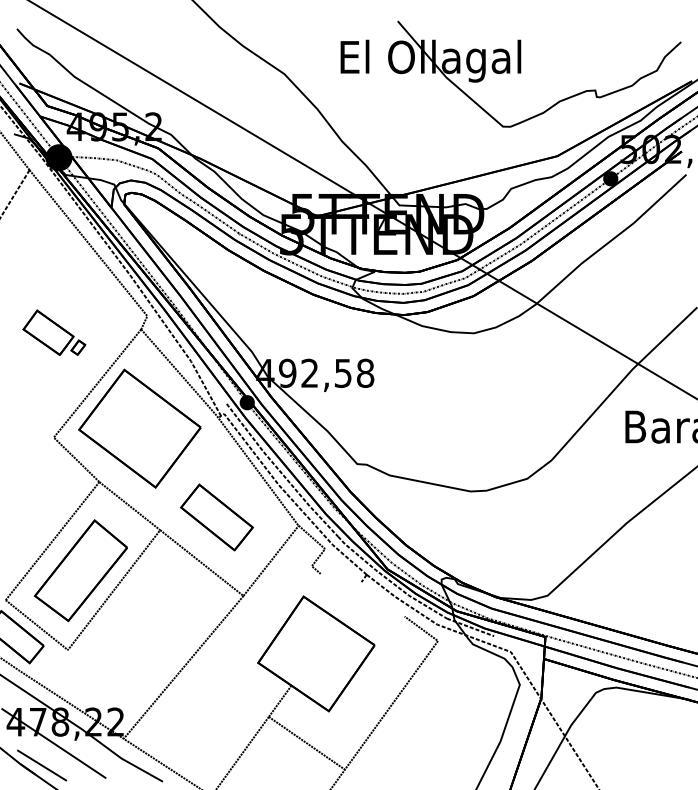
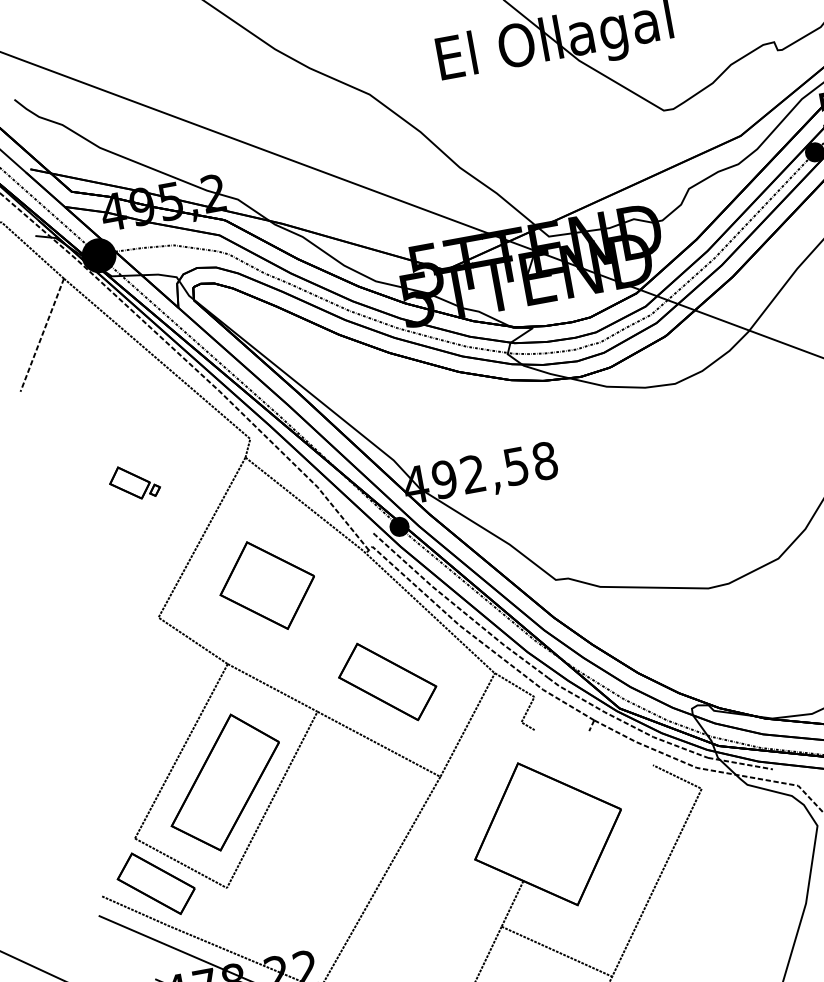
part: (54, 332) -> (134, 481), size x0.6
part: (139, 428) -> (266, 585), size x0.6

